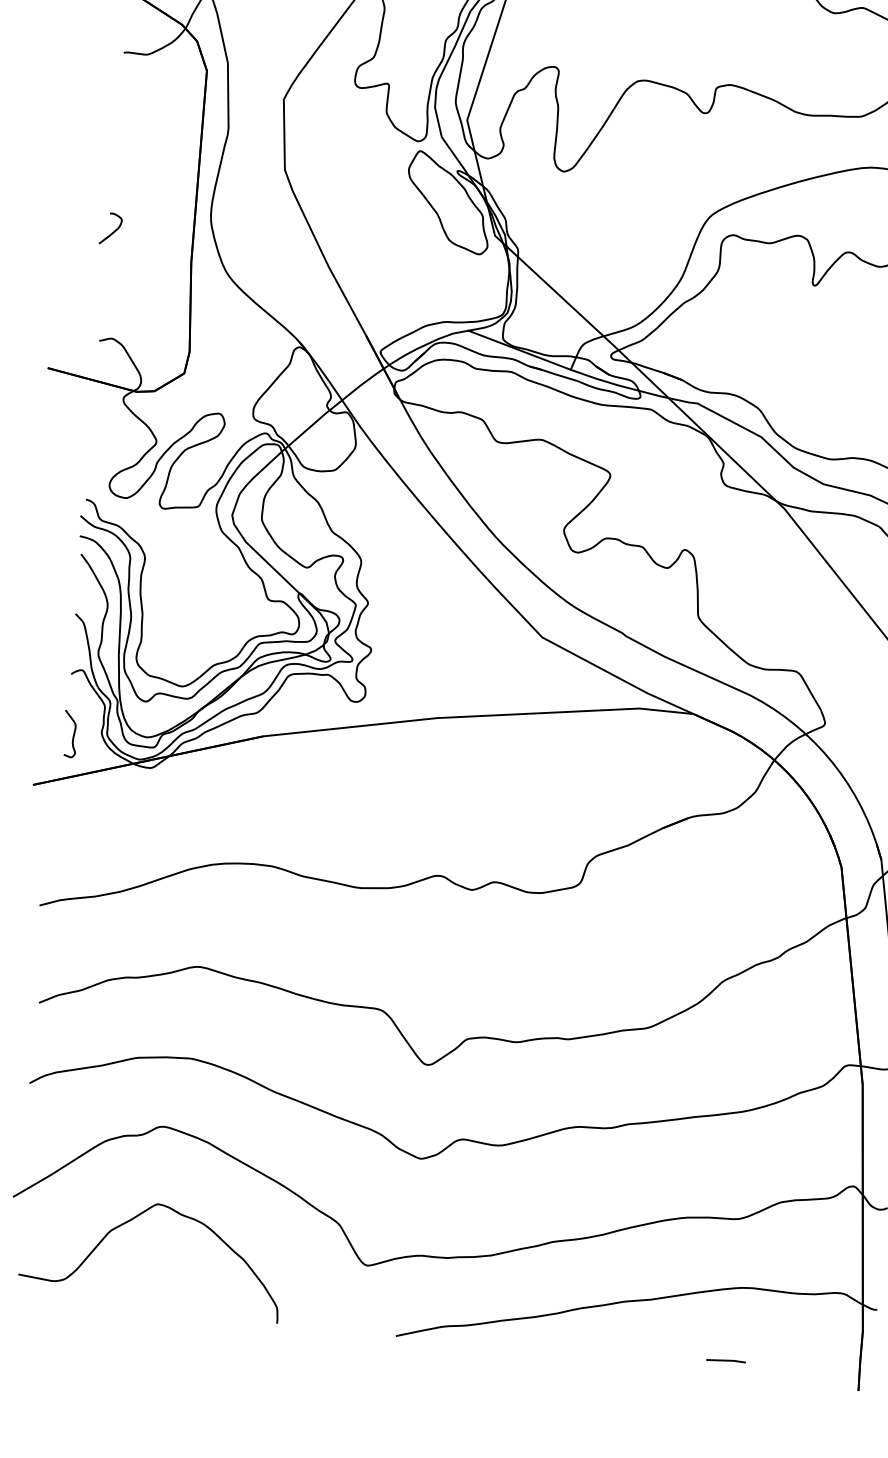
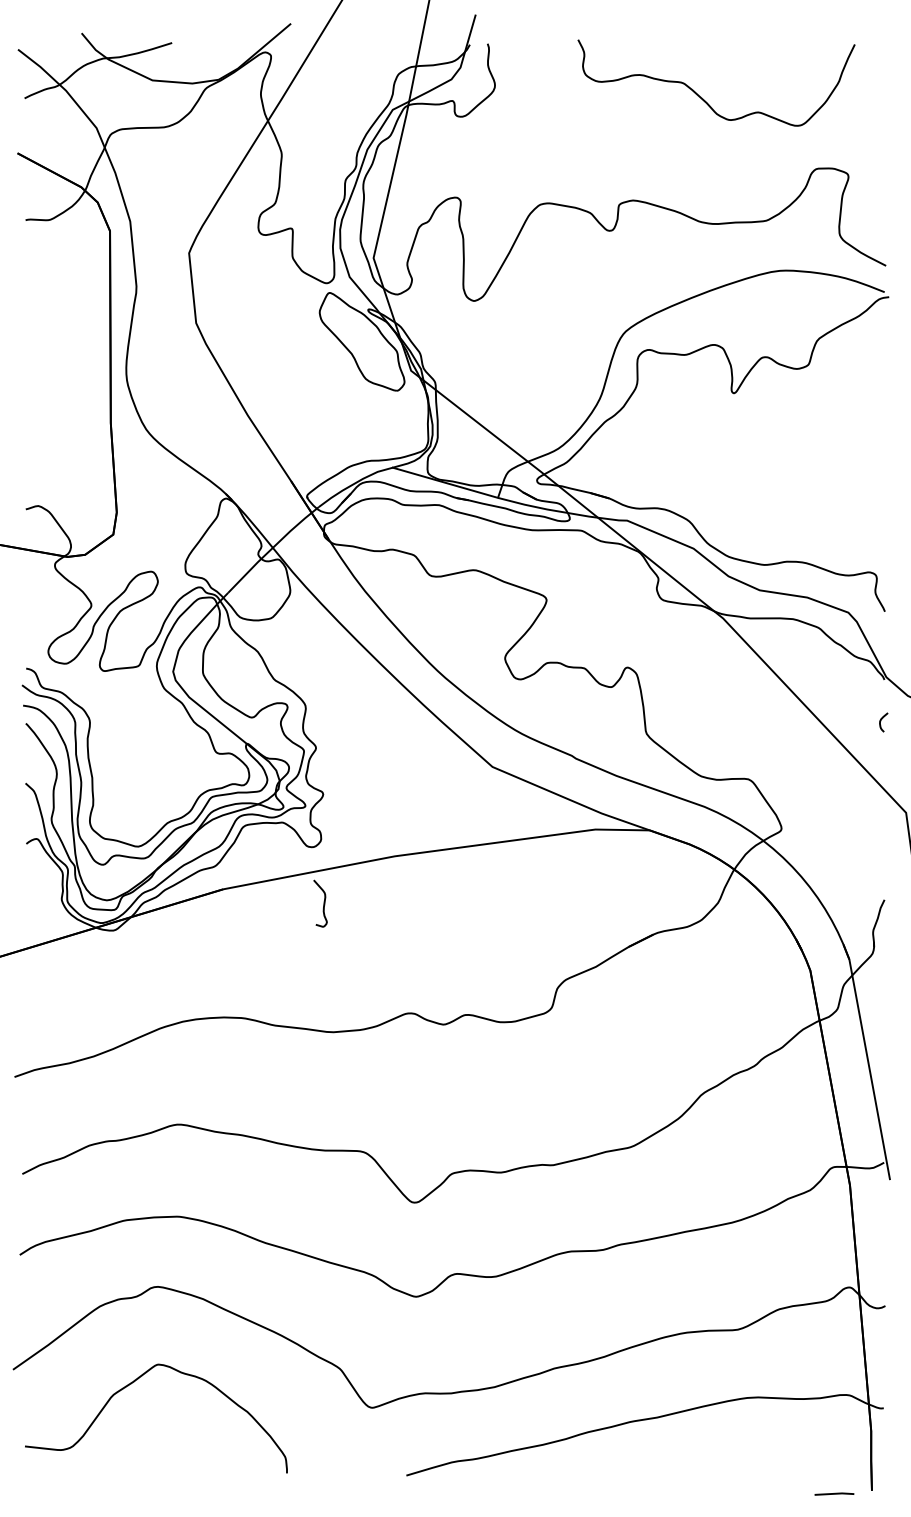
curve: (113, 231) -> (30, 399), removed
curve: (73, 734) -> (323, 903), moved
line: (726, 1360) -> (834, 1493), moved

